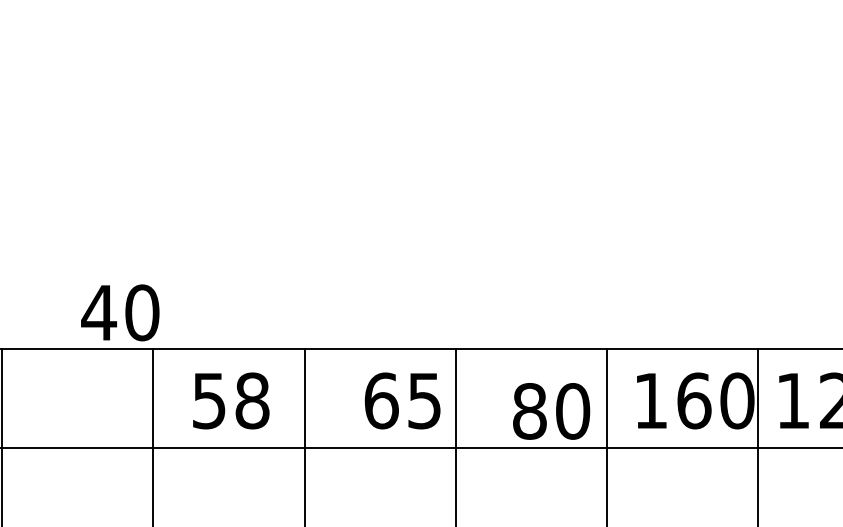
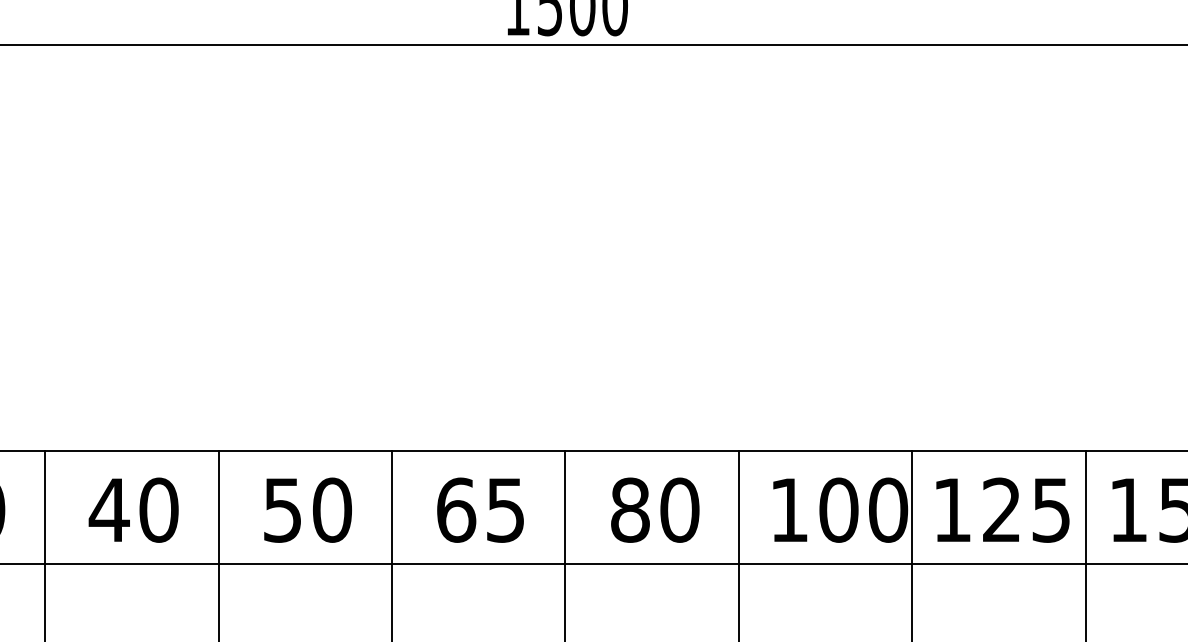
text: (120, 312) -> (133, 509), moved
text: (252, 400) -> (332, 509), 58 -> 50
text: (402, 400) -> (480, 509), moved
text: (693, 400) -> (838, 509), 160 -> 100
text: (551, 410) -> (655, 509), moved

